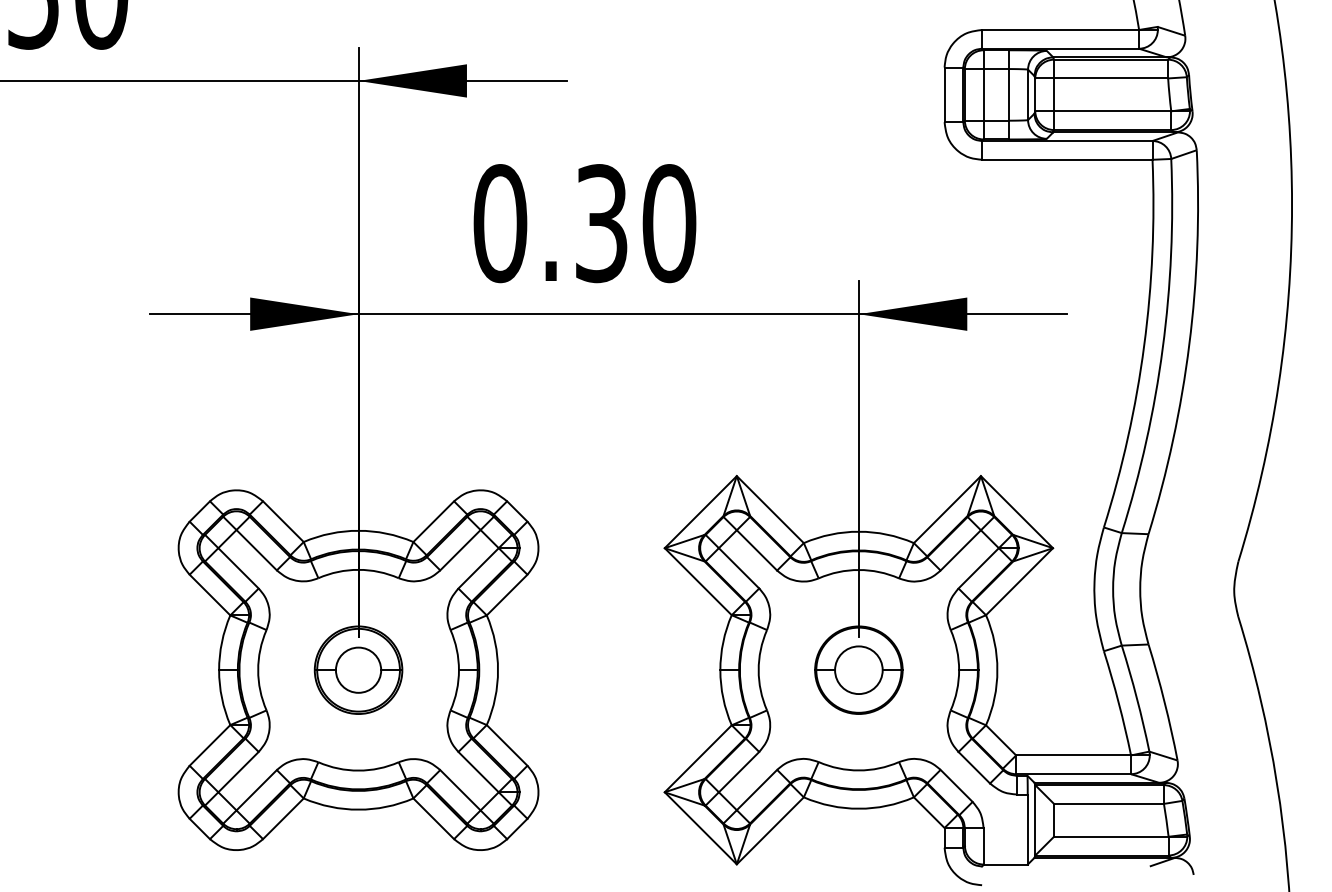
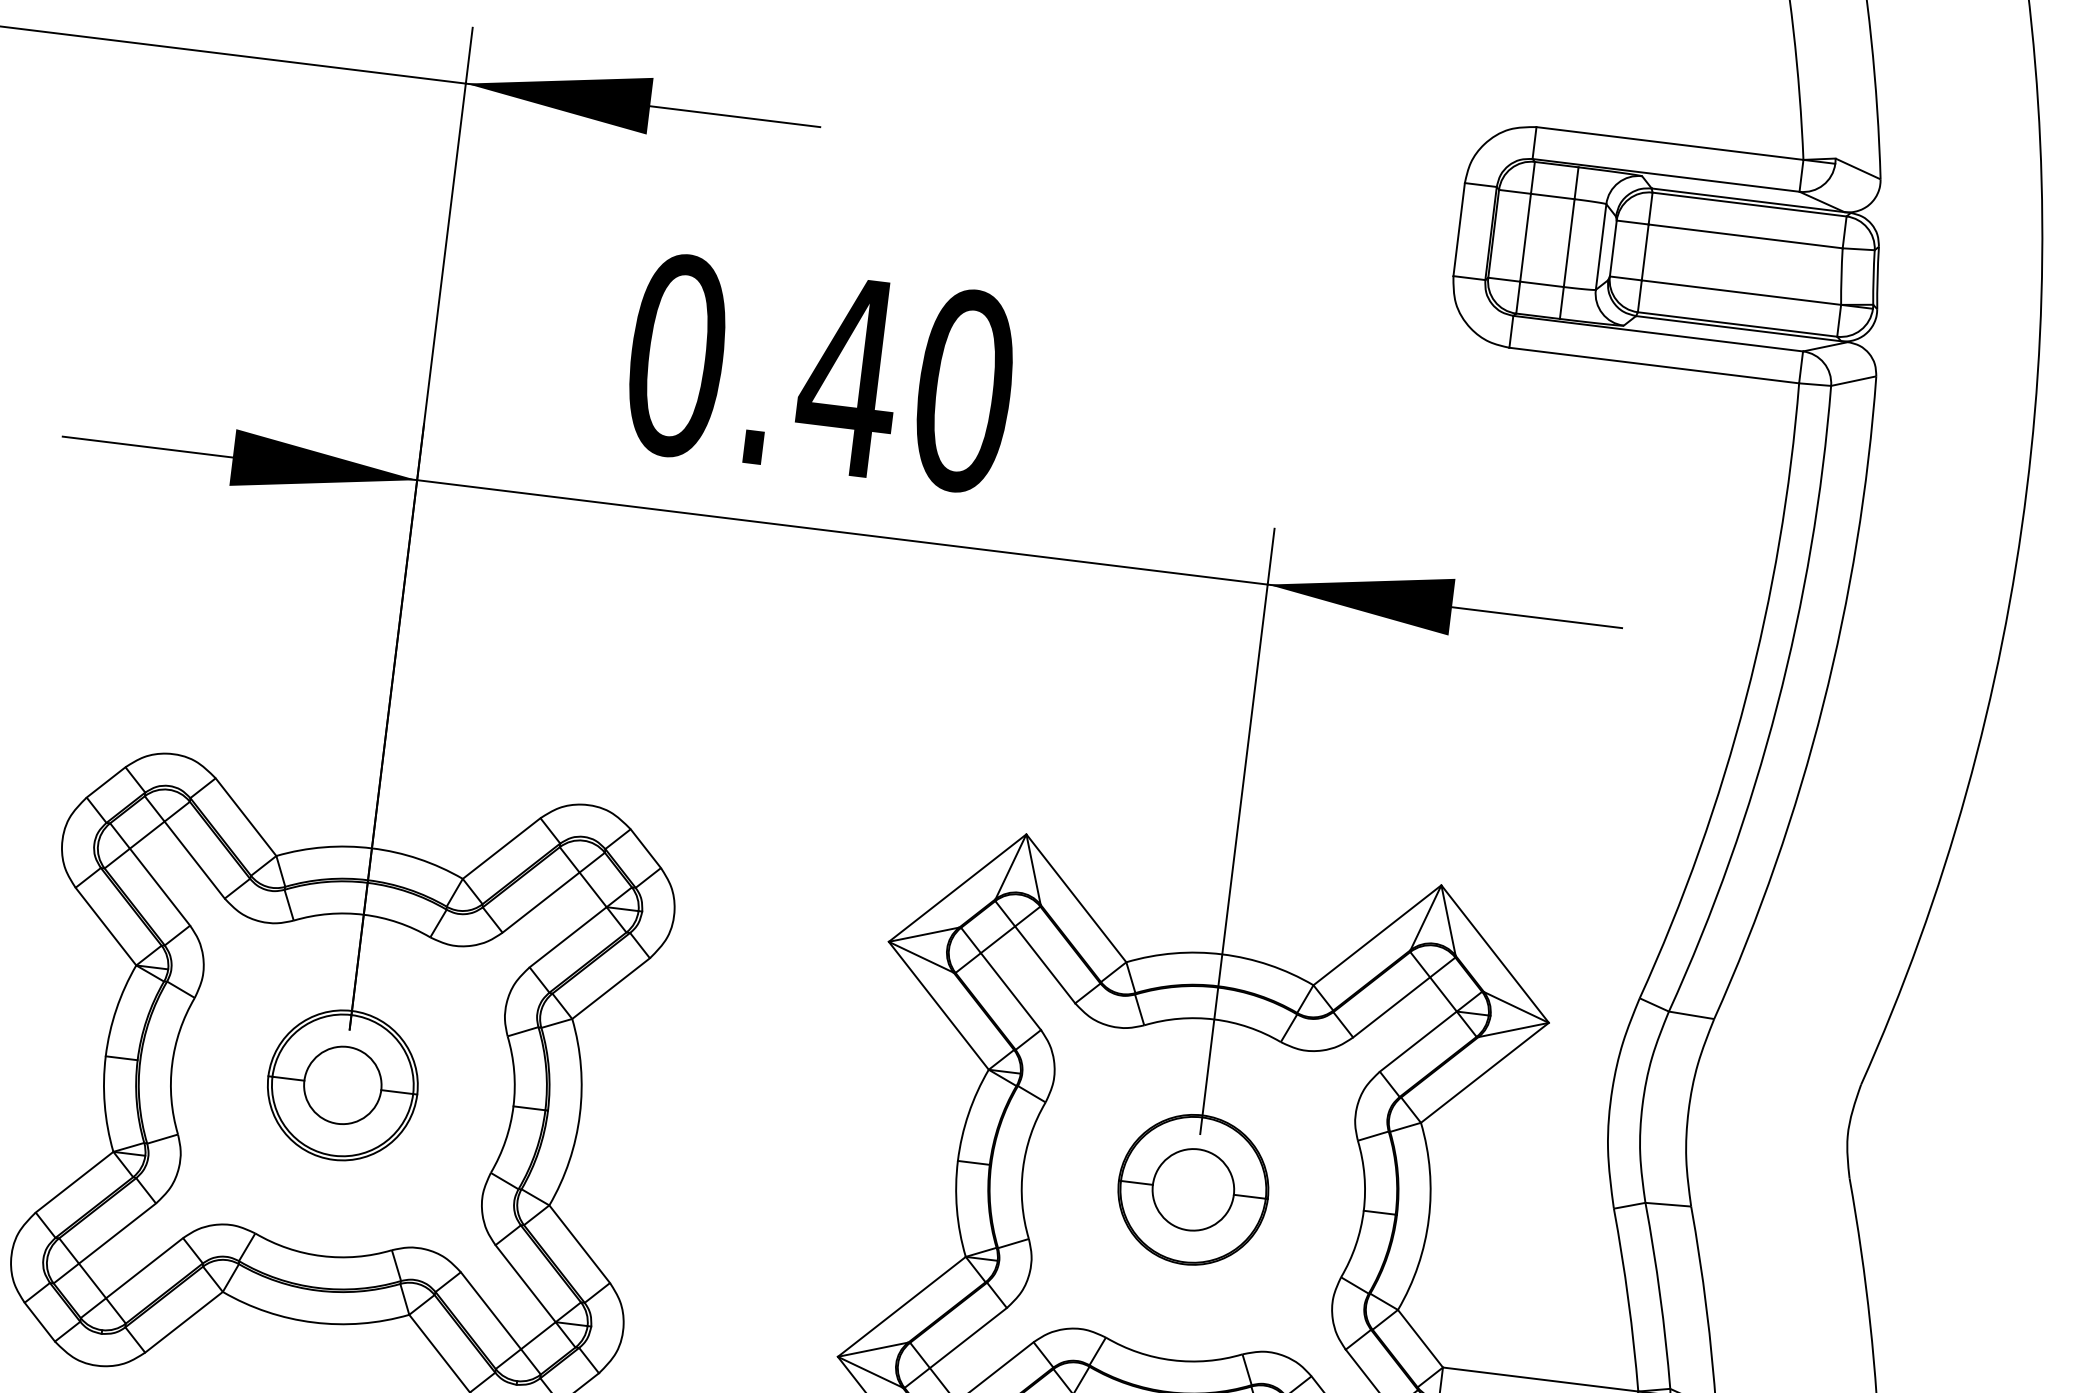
text: (601, 223) -> (849, 376), 0.30 -> 0.40

